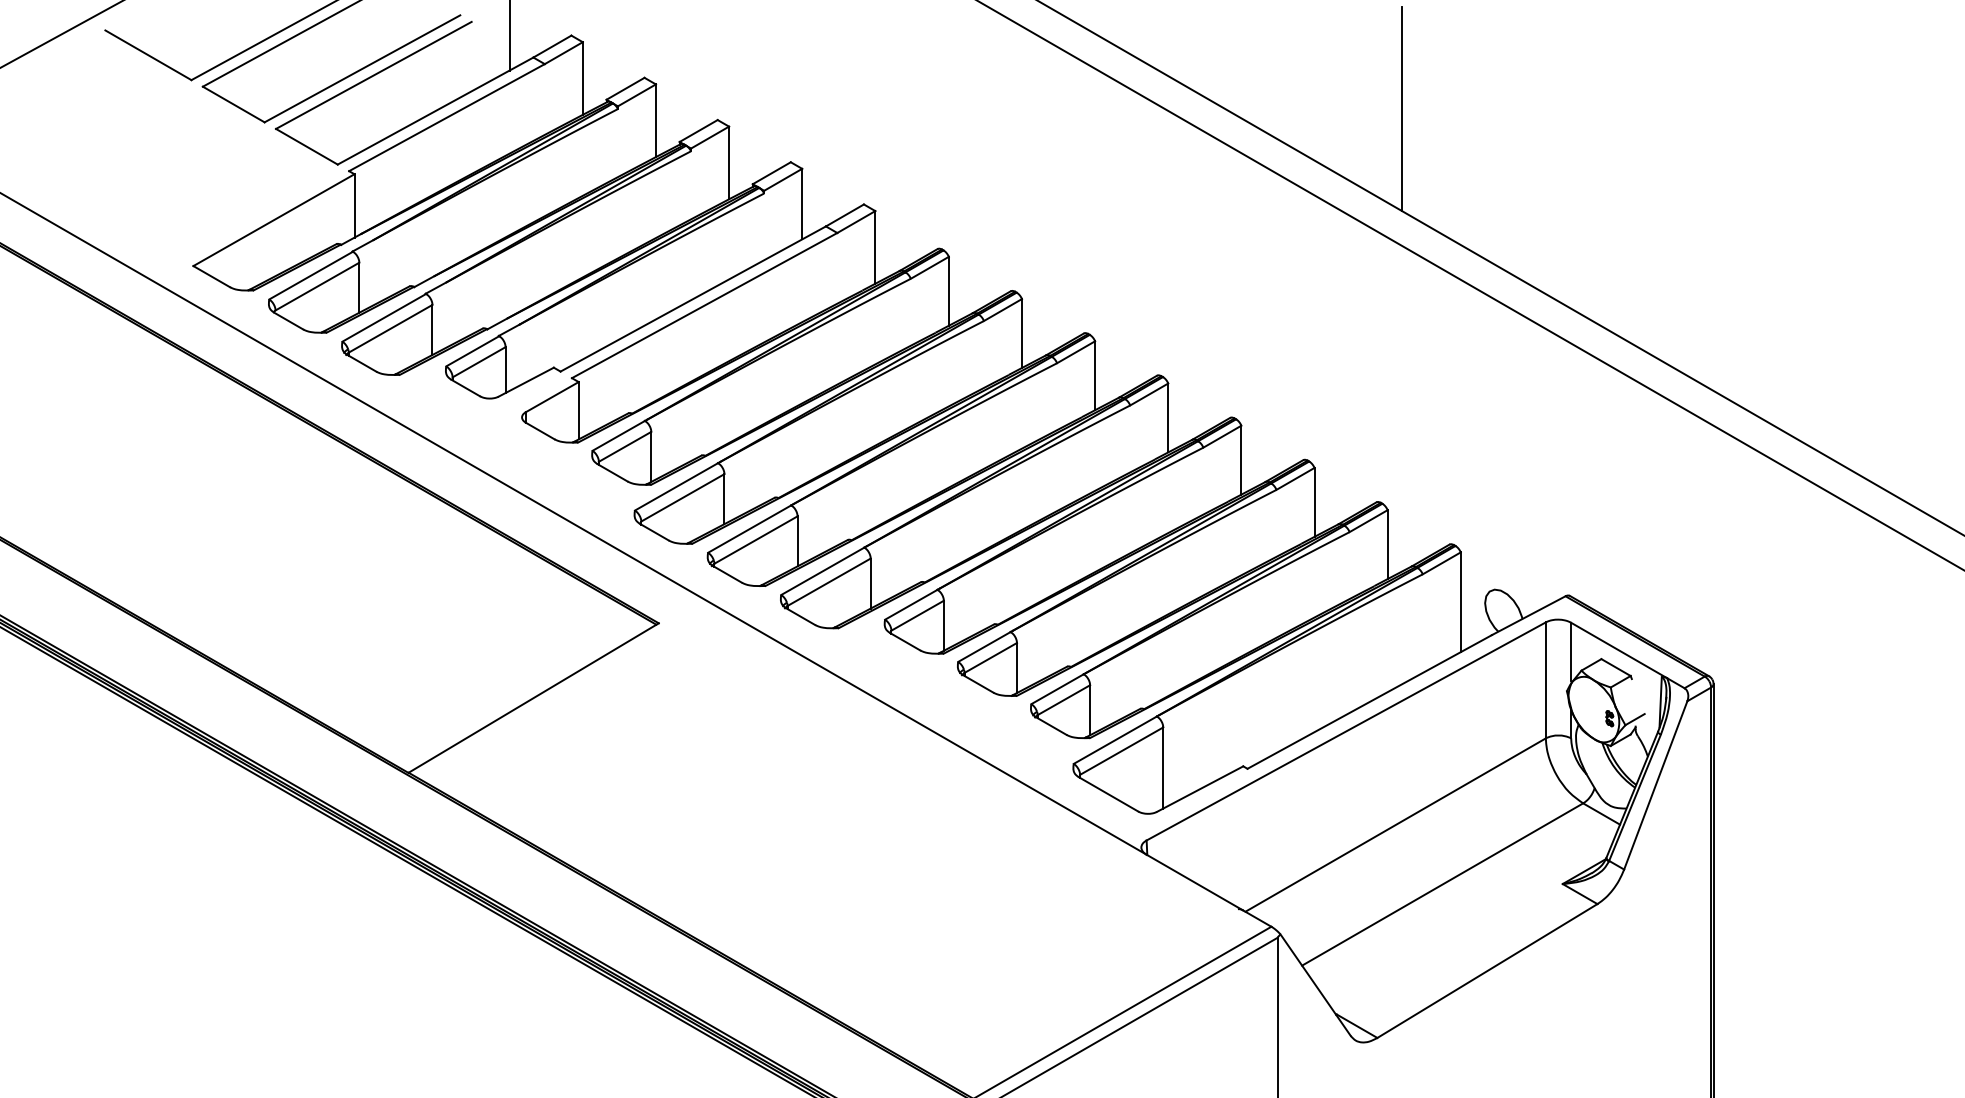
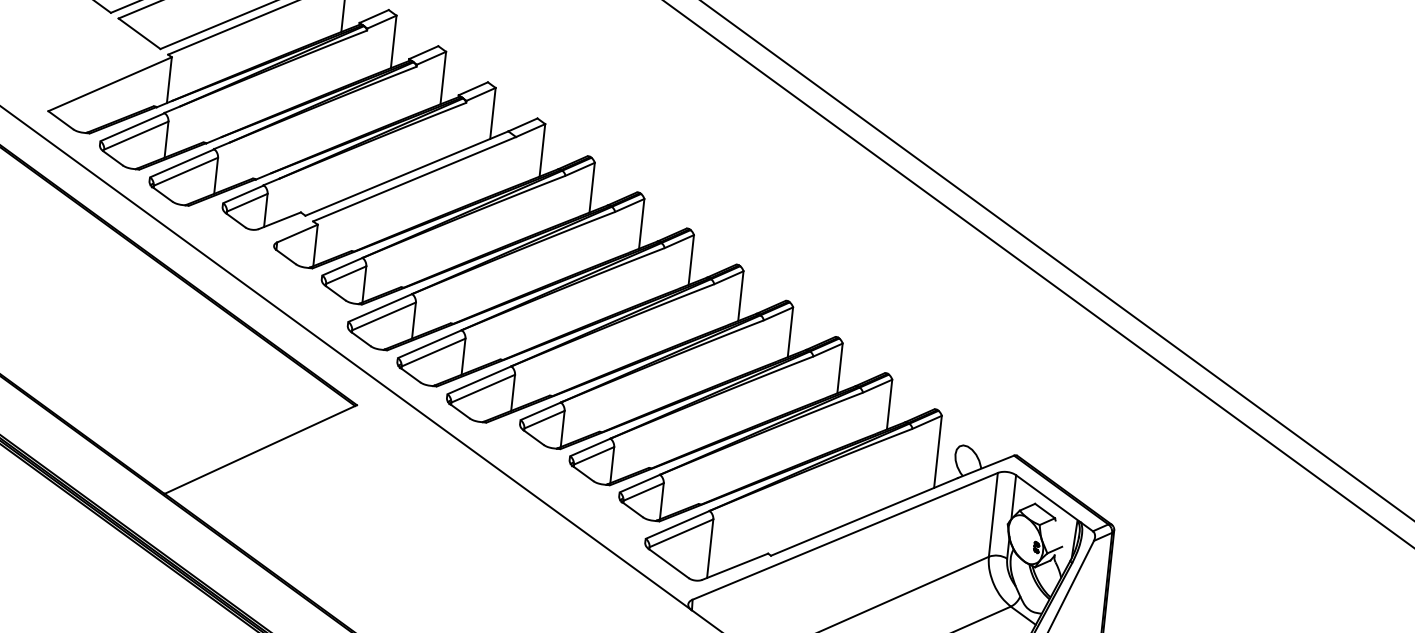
line: (1402, 109) -> (933, 91), removed

